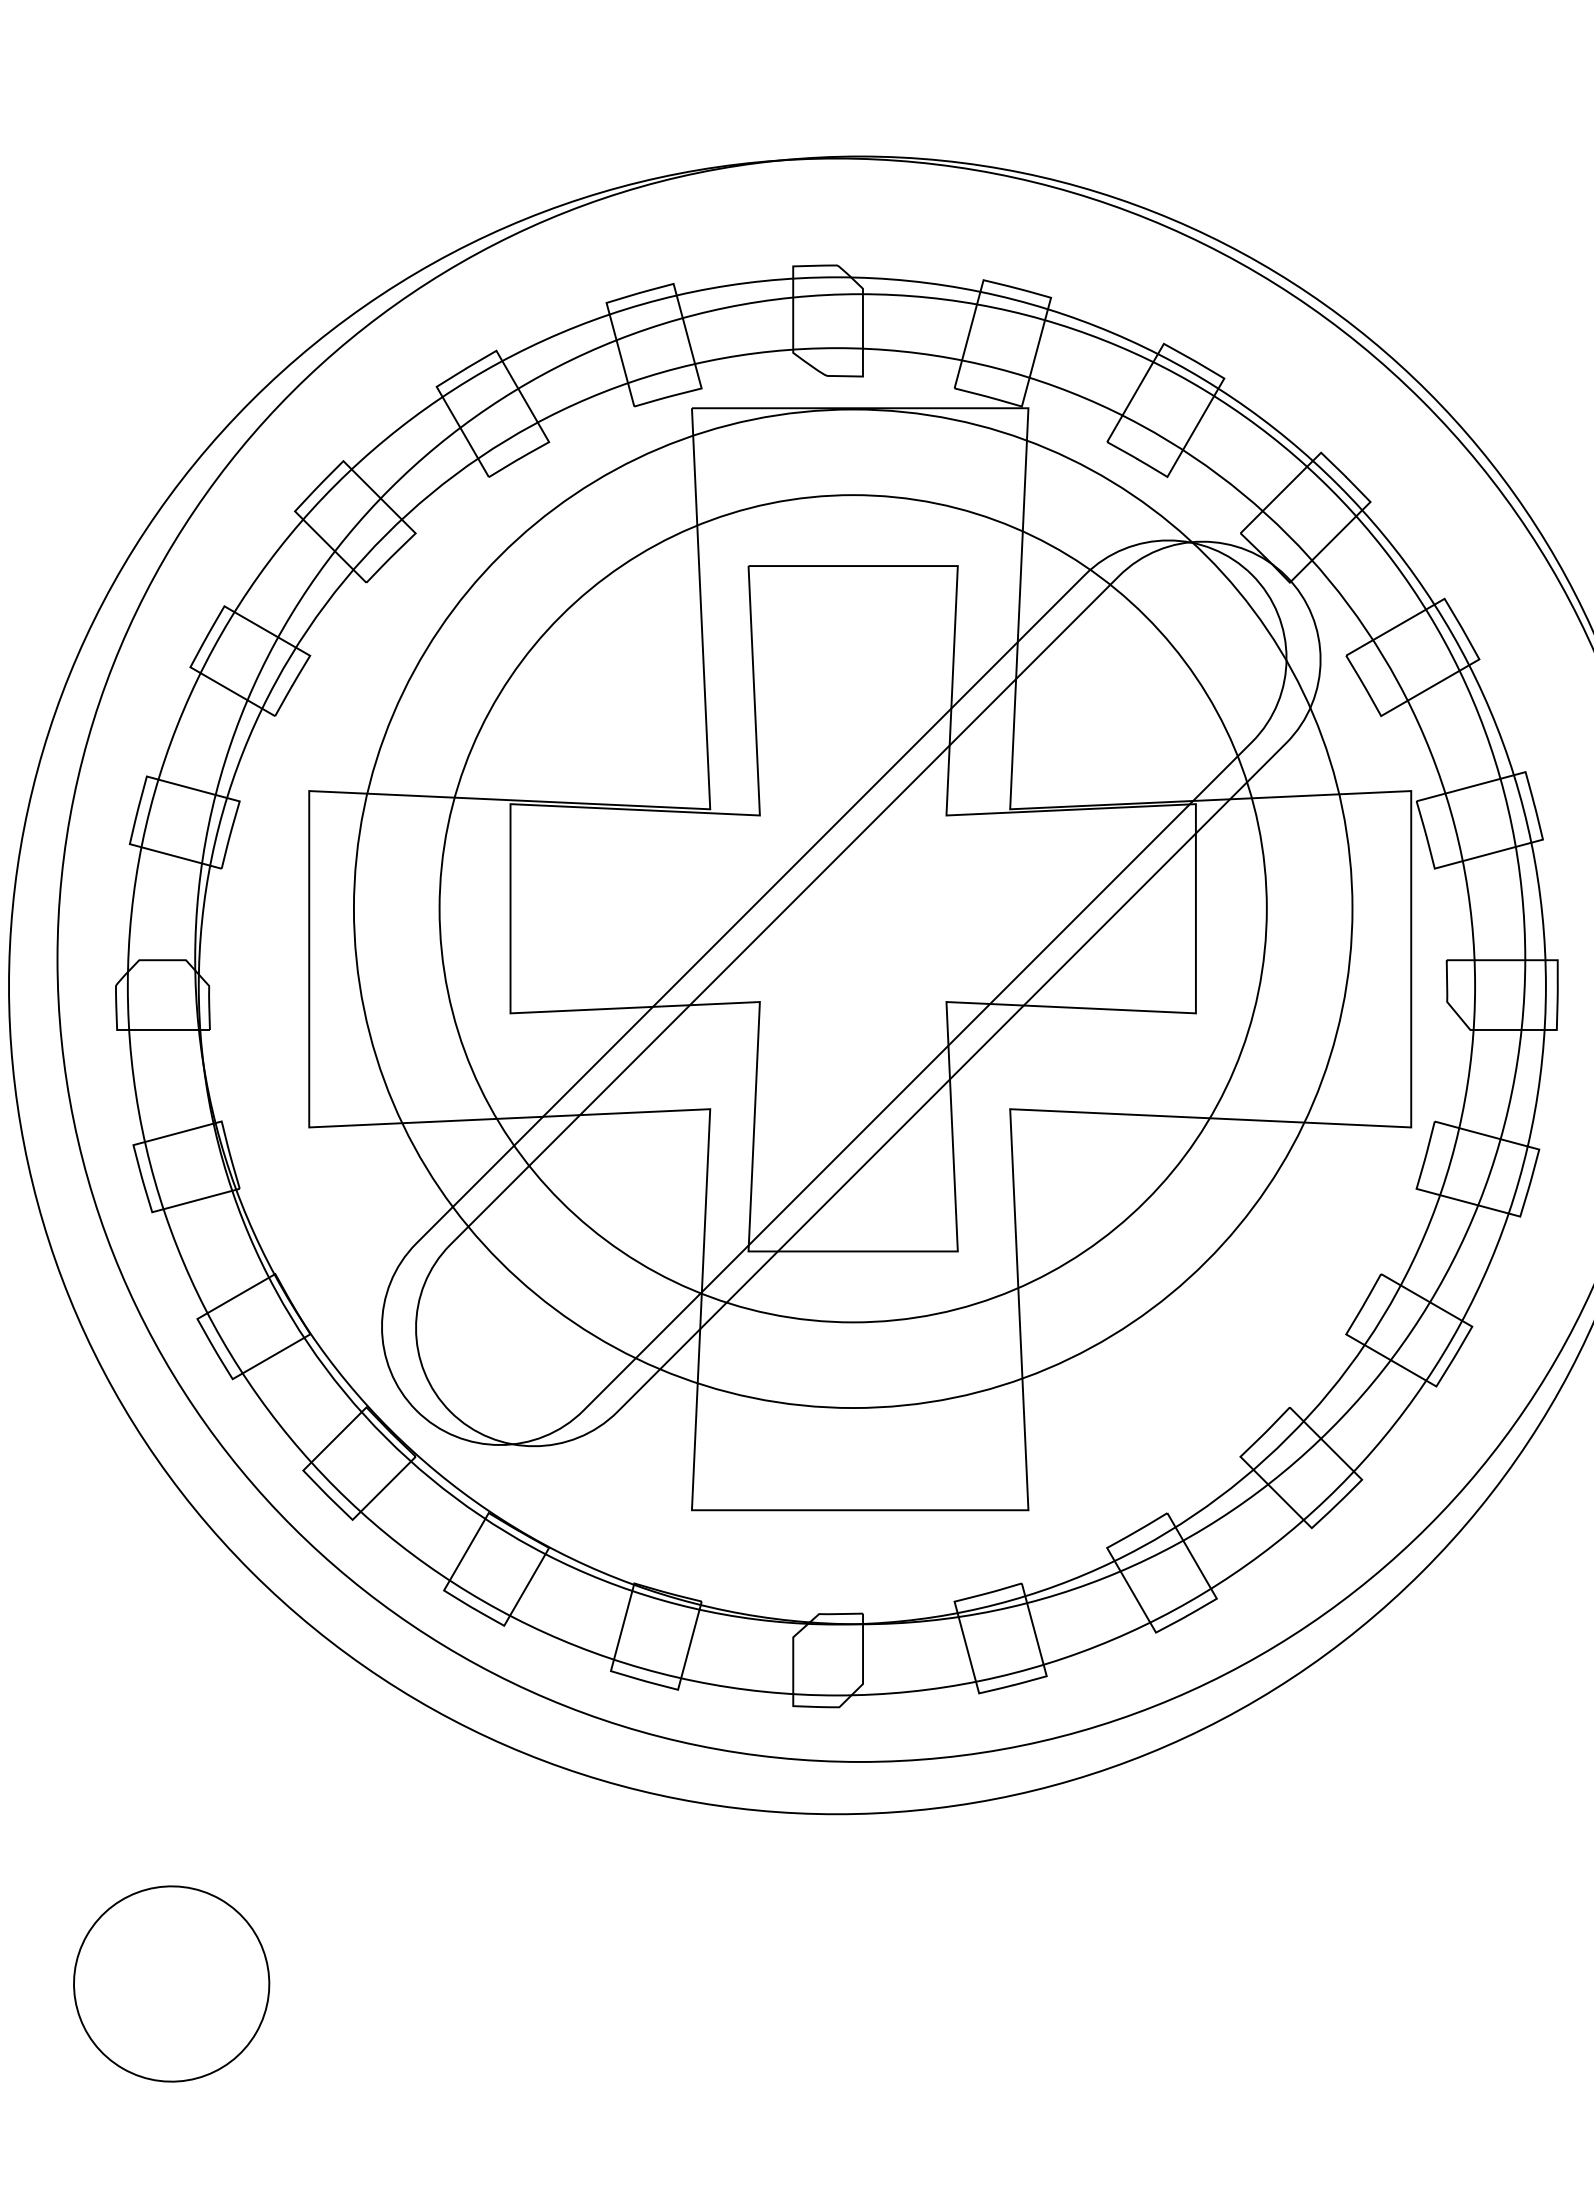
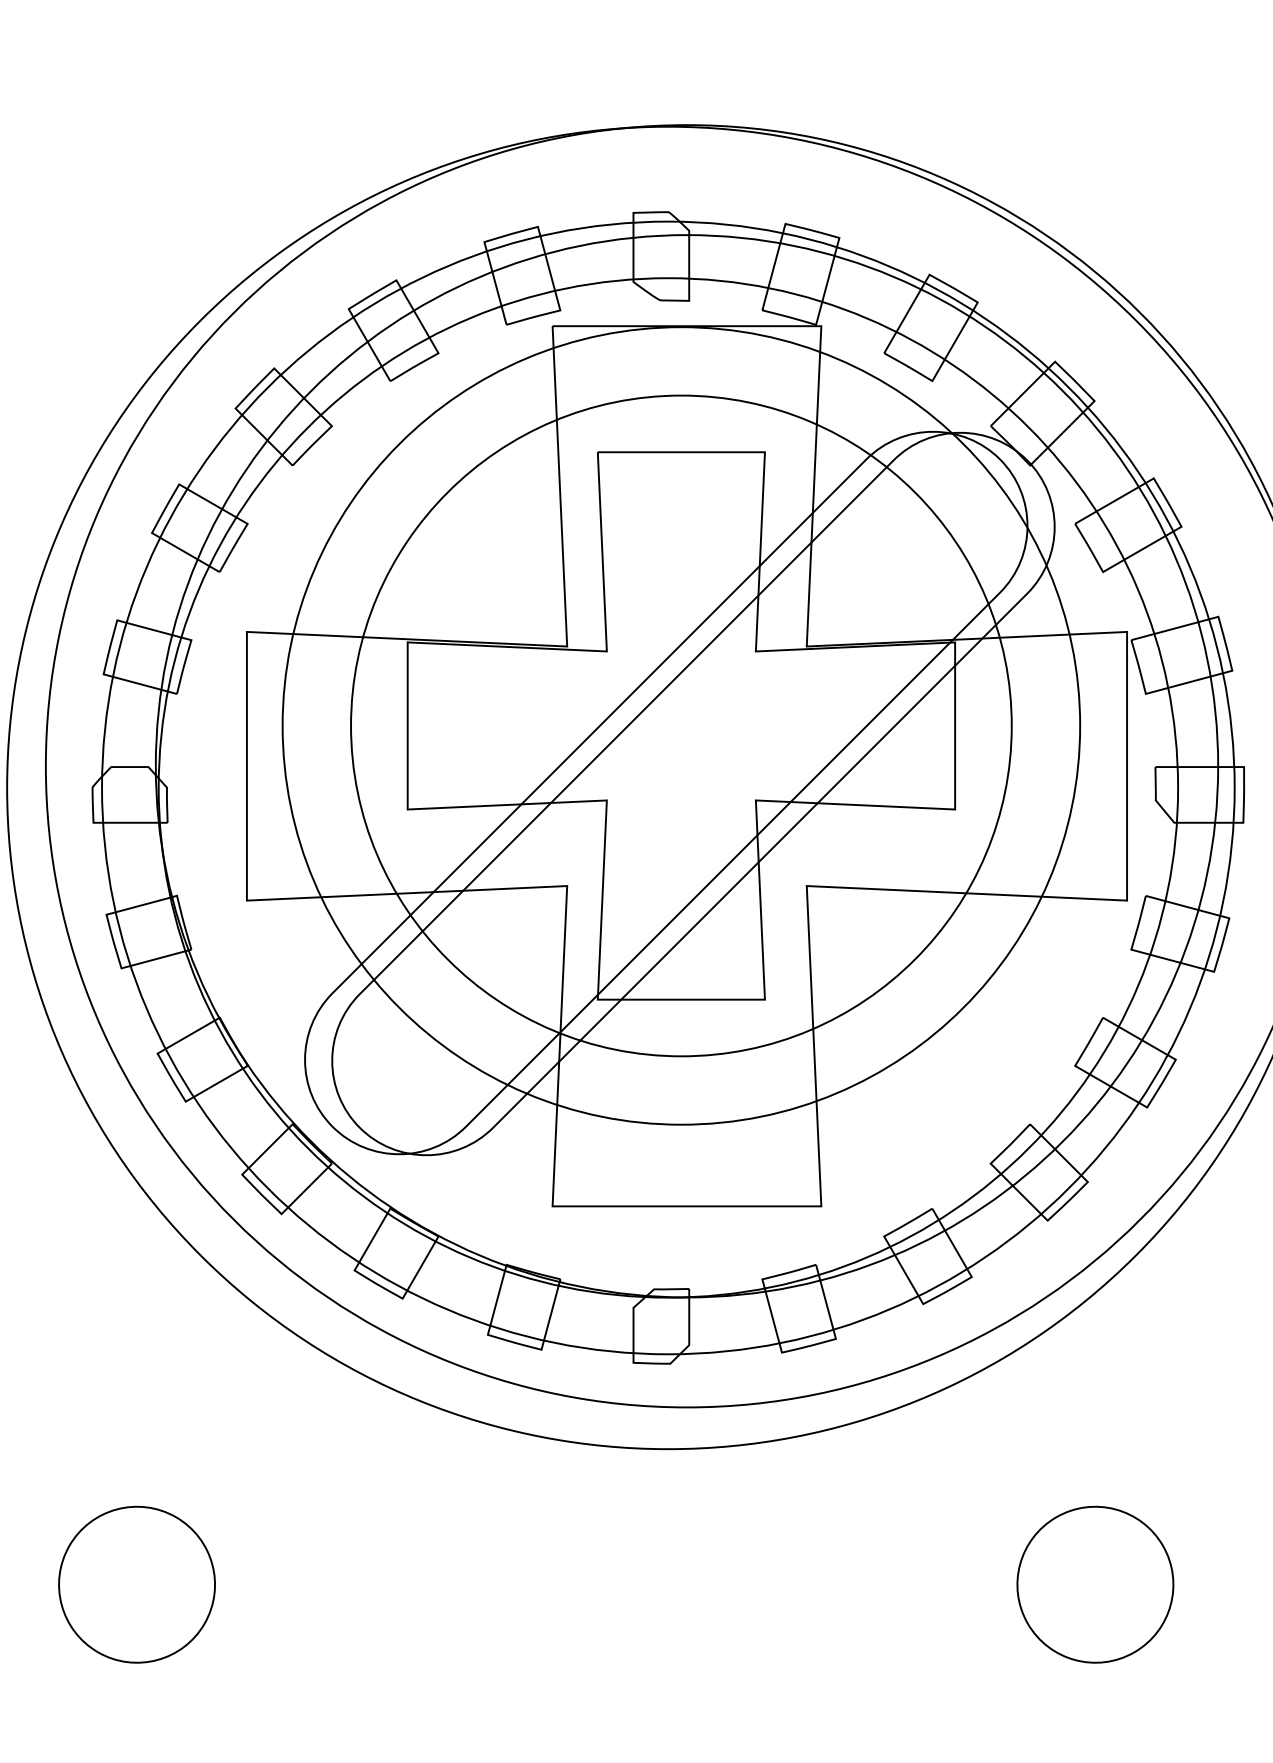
part: (1371, 1983) -> (1095, 1584), added

